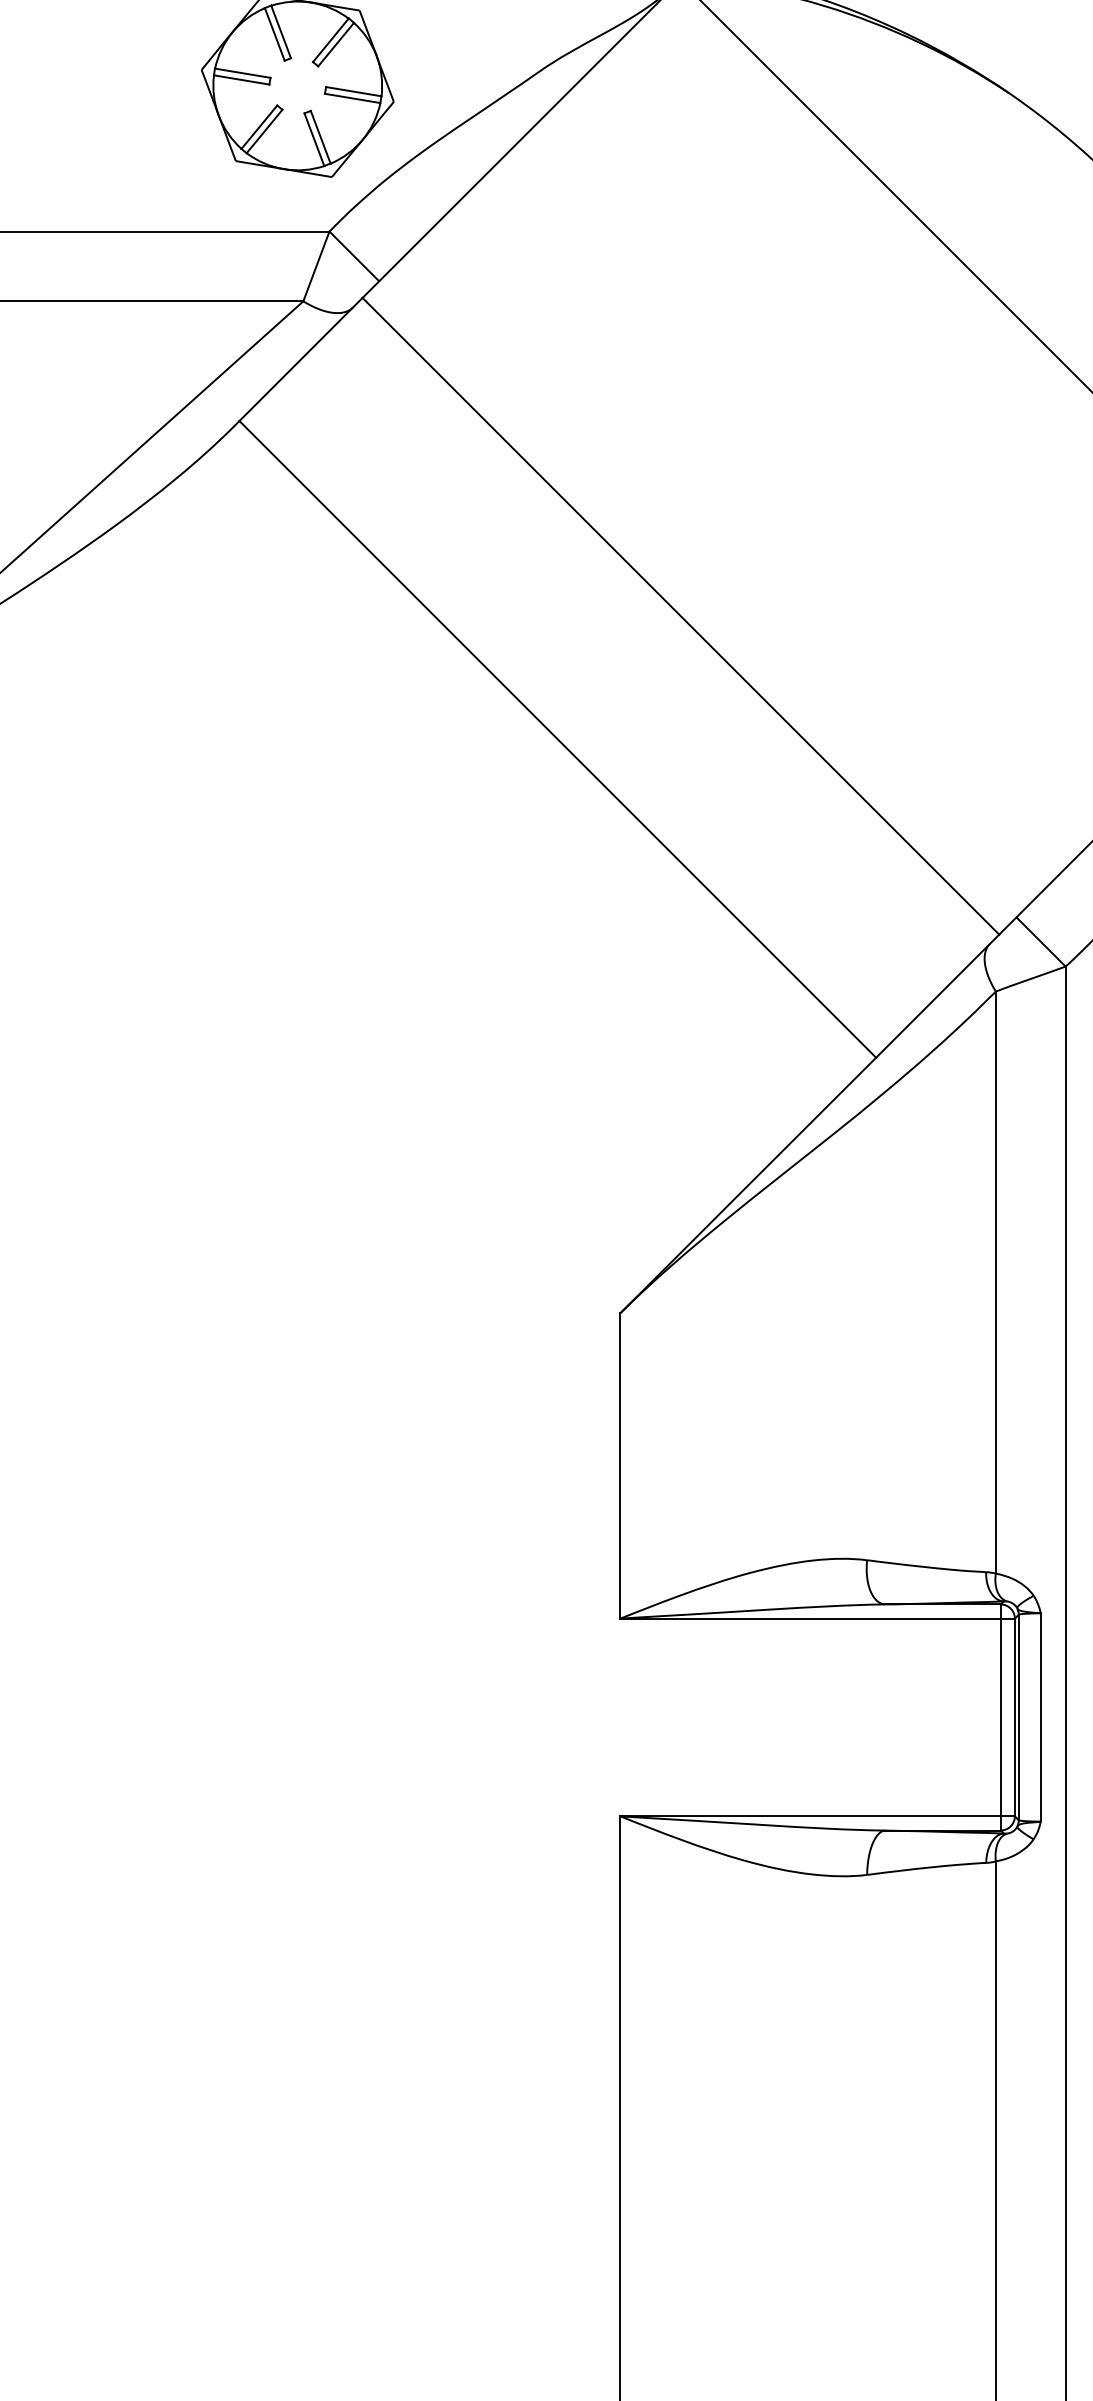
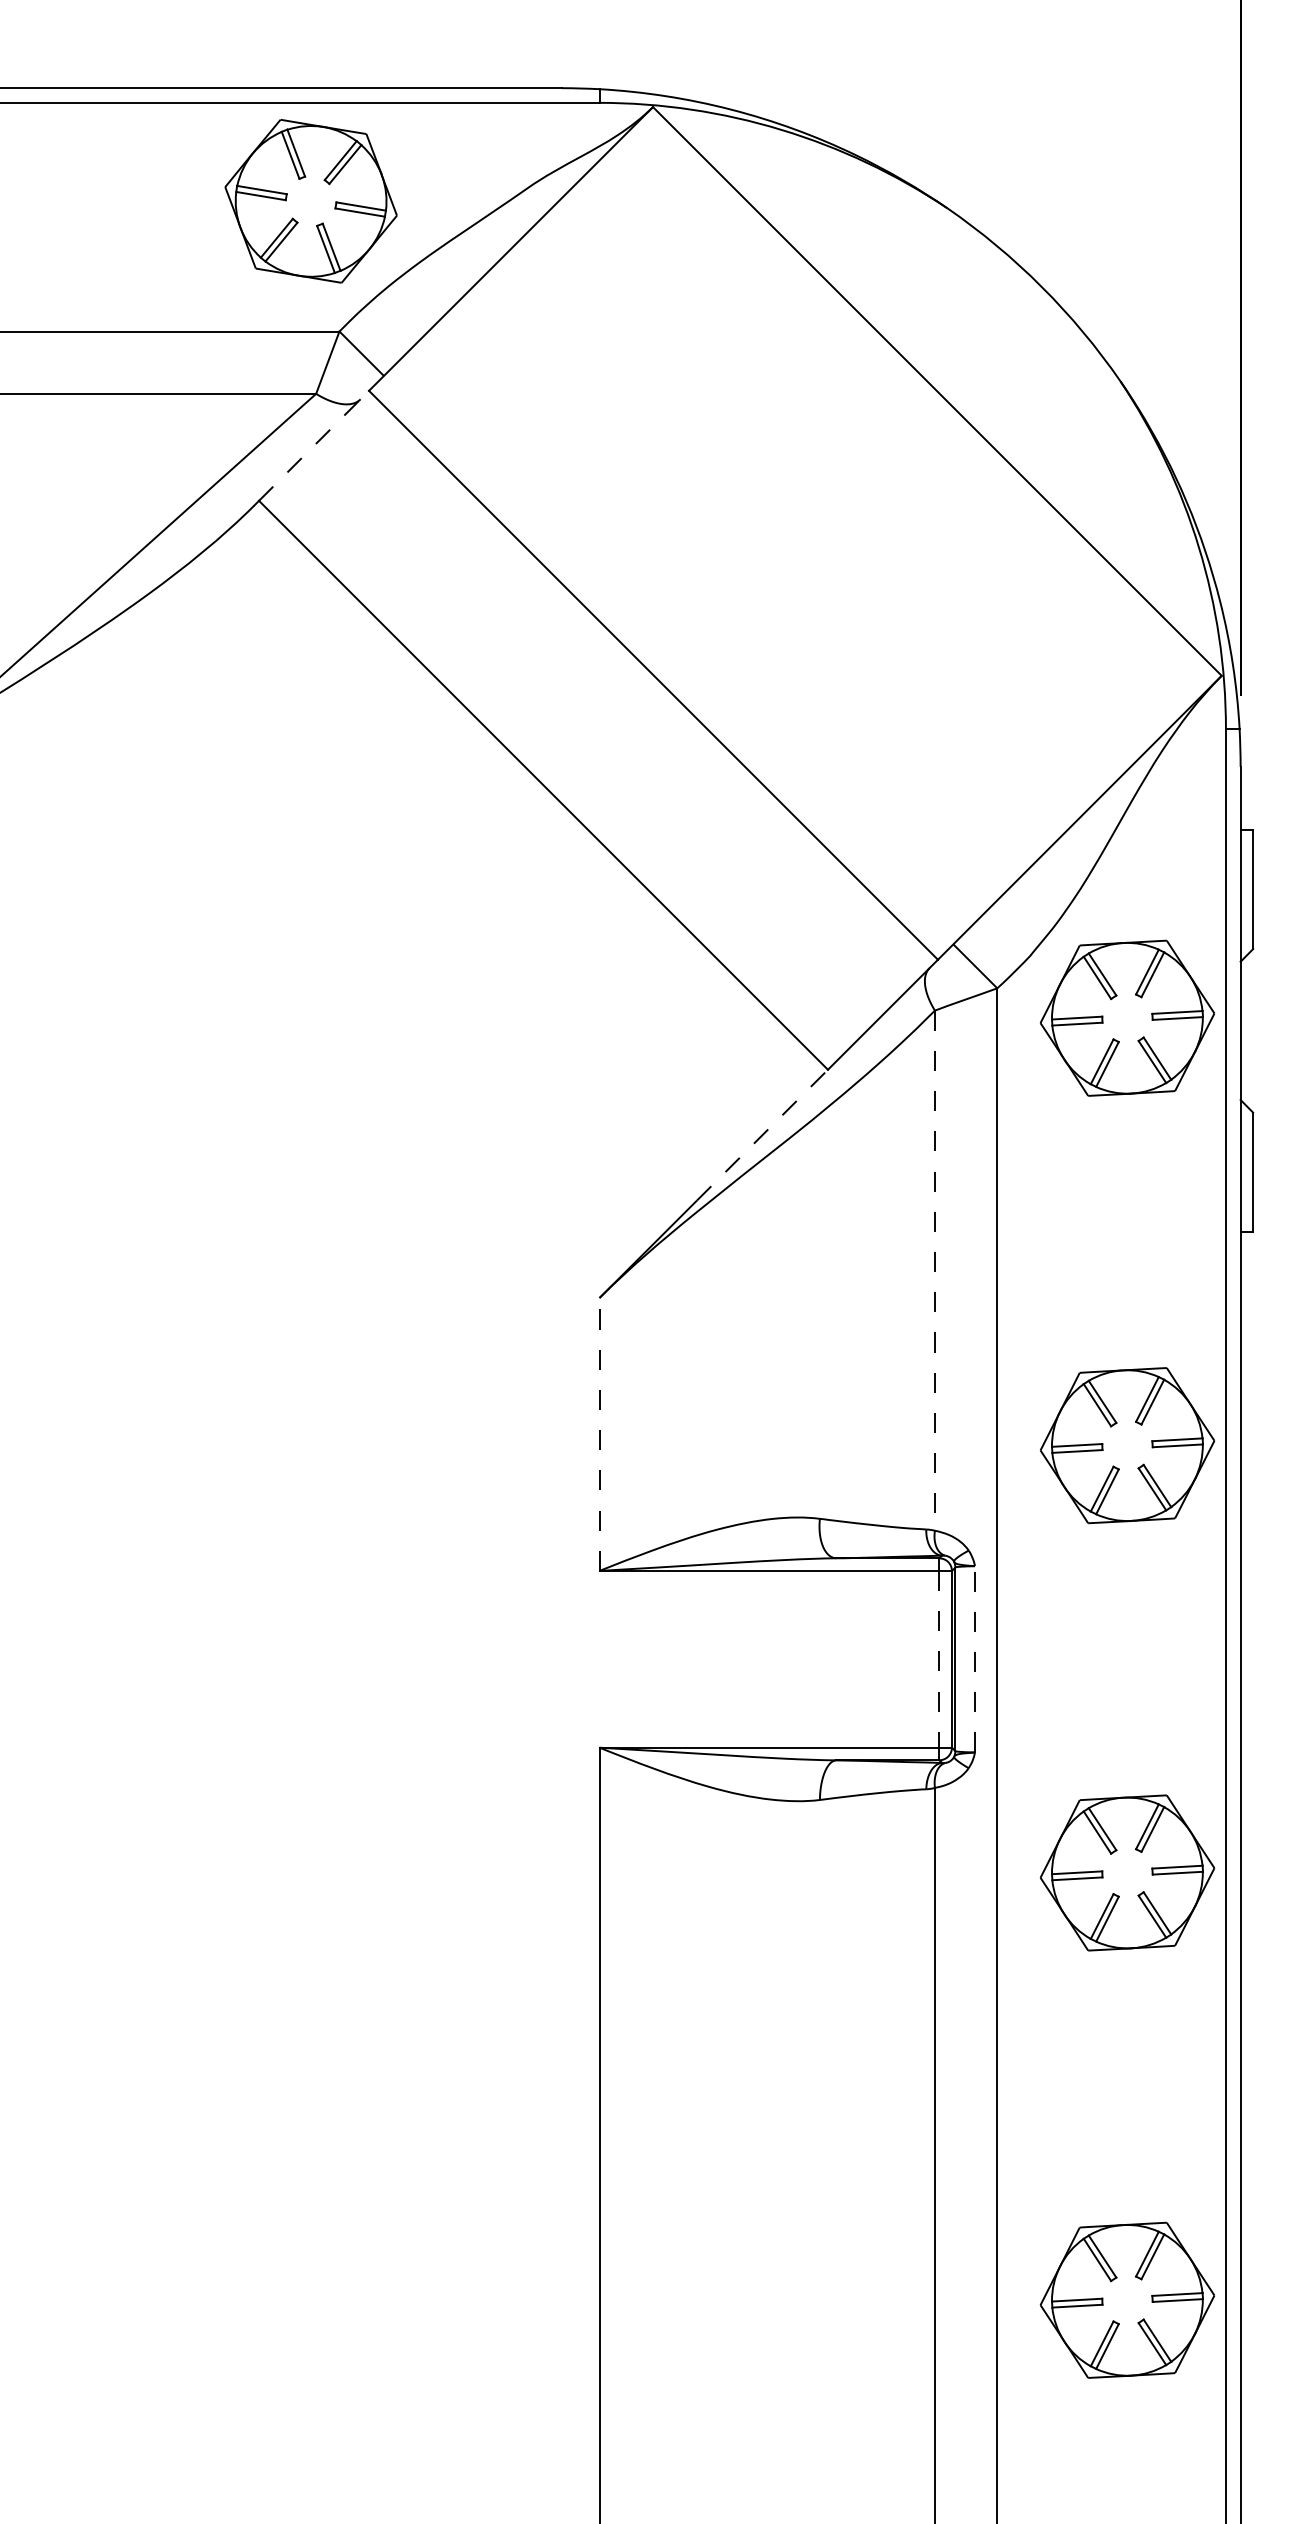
line: (301, 359) -> (314, 445), solid -> dashed
line: (802, 1131) -> (762, 1135), solid -> dashed
line: (995, 1283) -> (934, 1271), solid -> dashed
line: (620, 1464) -> (599, 1433), solid -> dashed
line: (1040, 1716) -> (974, 1658), solid -> dashed
line: (1000, 1717) -> (939, 1659), solid -> dashed

